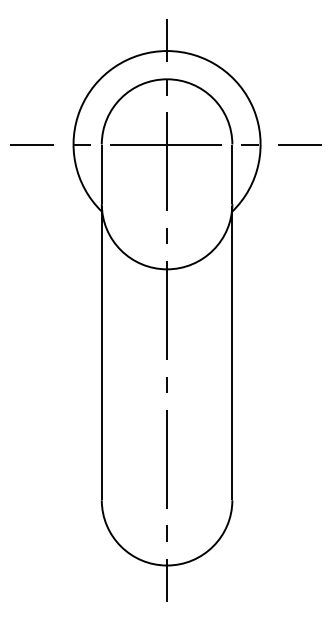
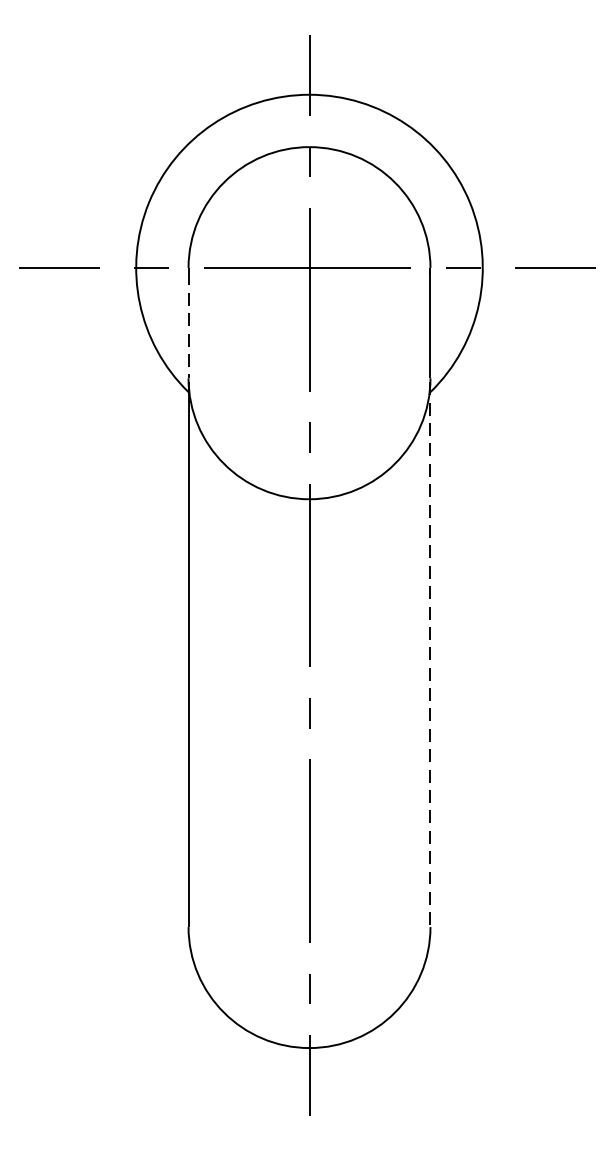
line: (101, 175) -> (187, 325), solid -> dashed
line: (232, 353) -> (430, 655), solid -> dashed

